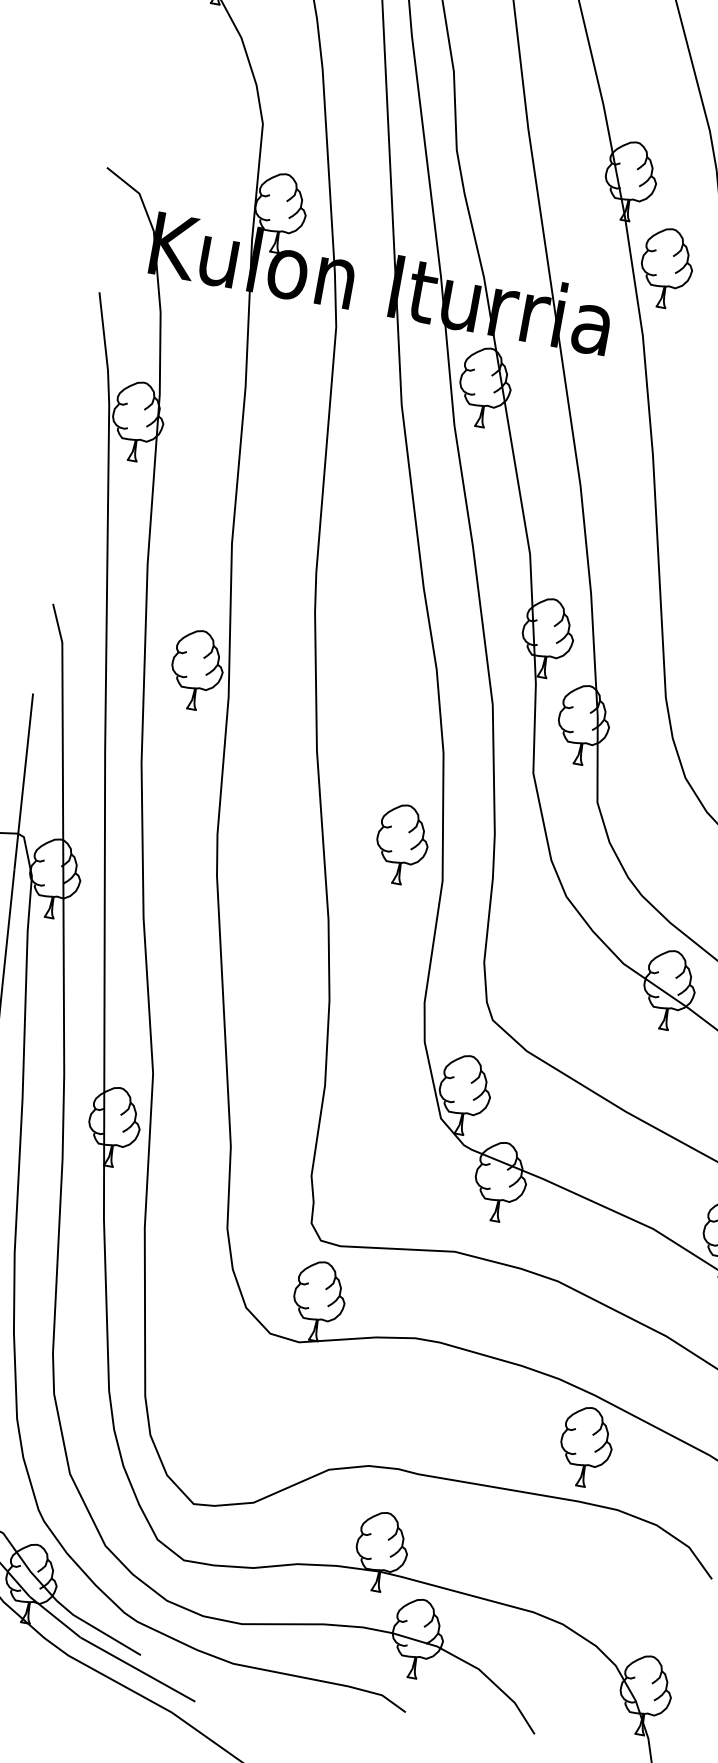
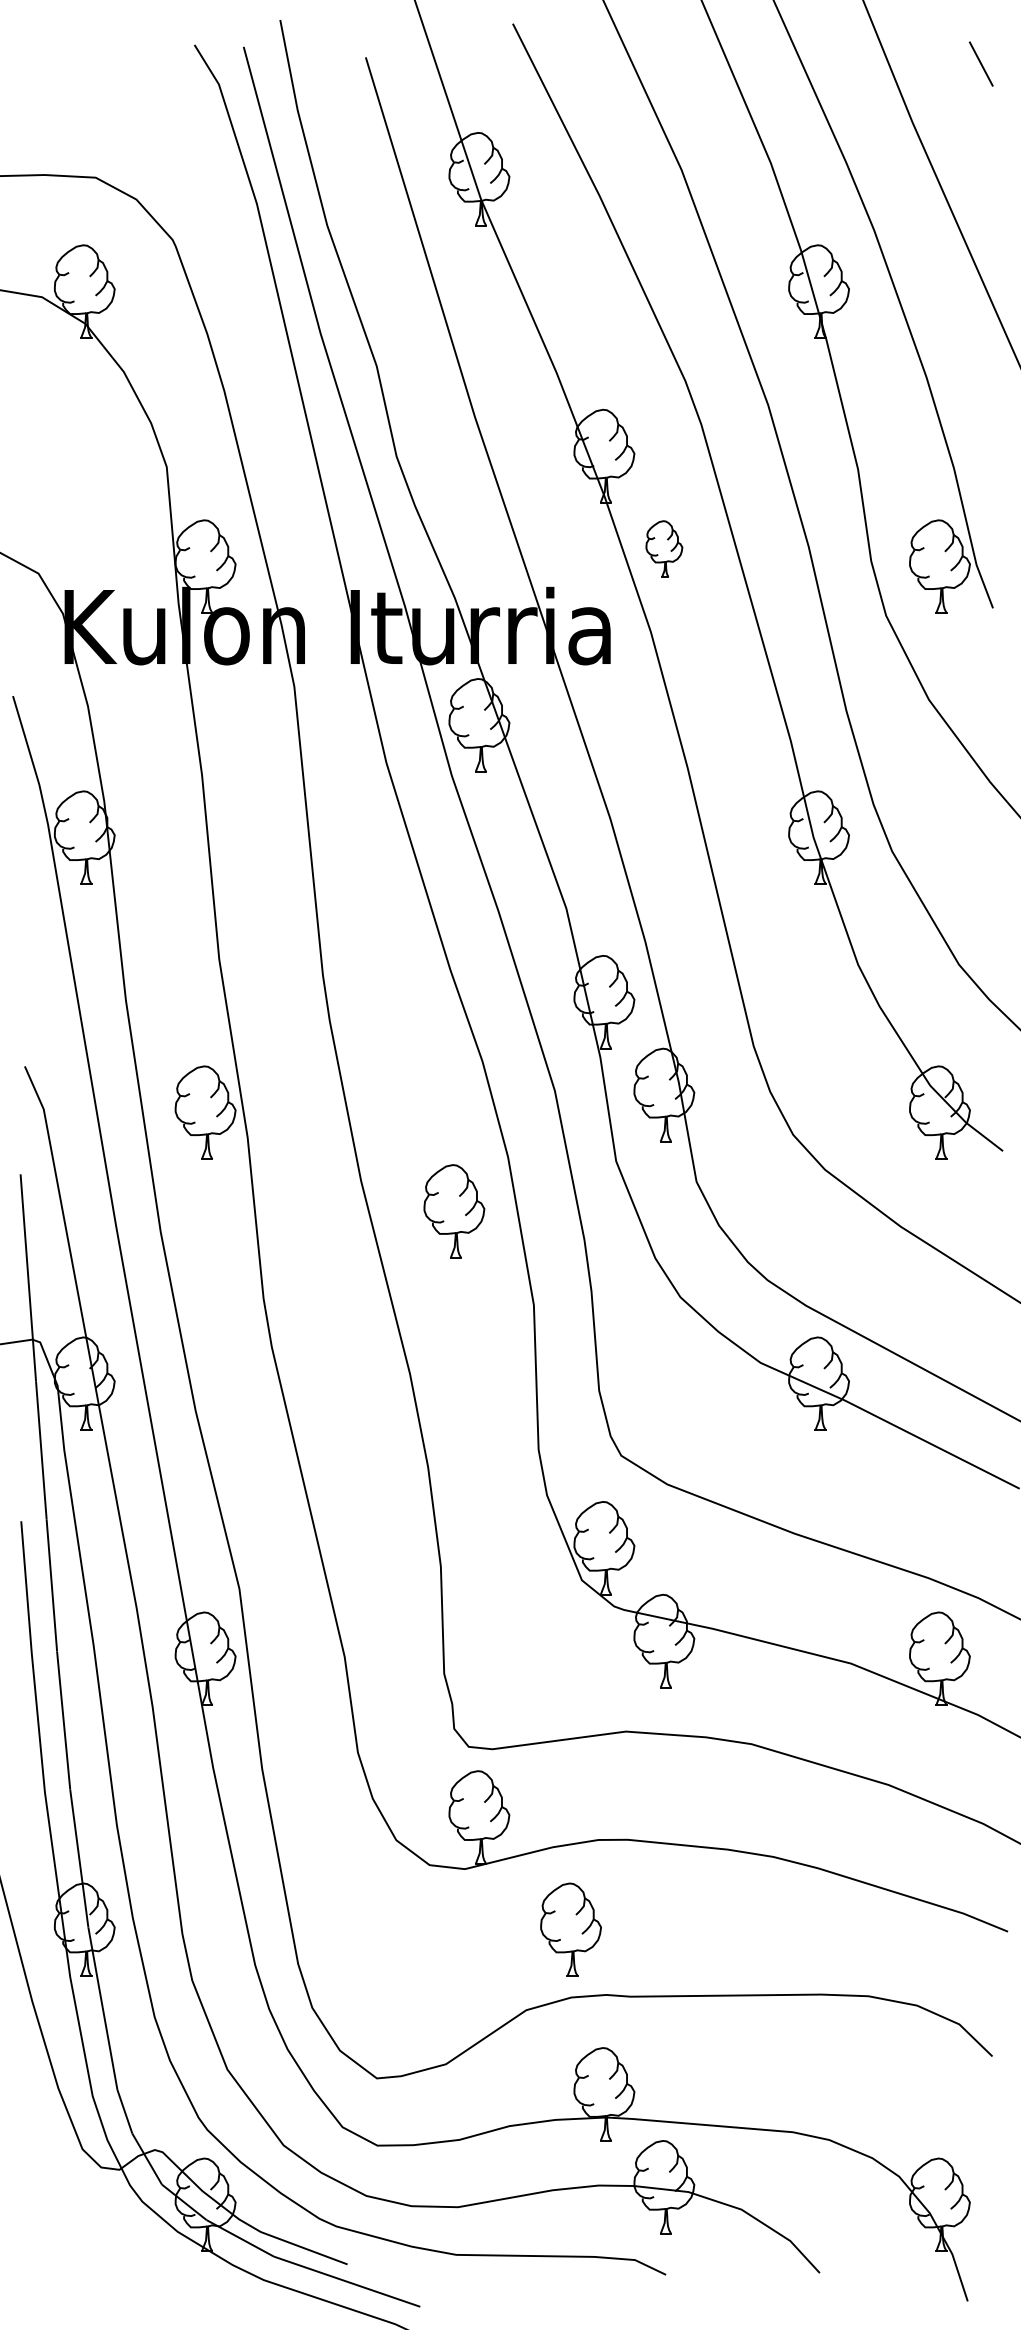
part: (666, 267) -> (664, 548), size x0.6
part: (402, 844) -> (454, 1211), moved
part: (585, 1446) -> (570, 1929), moved

